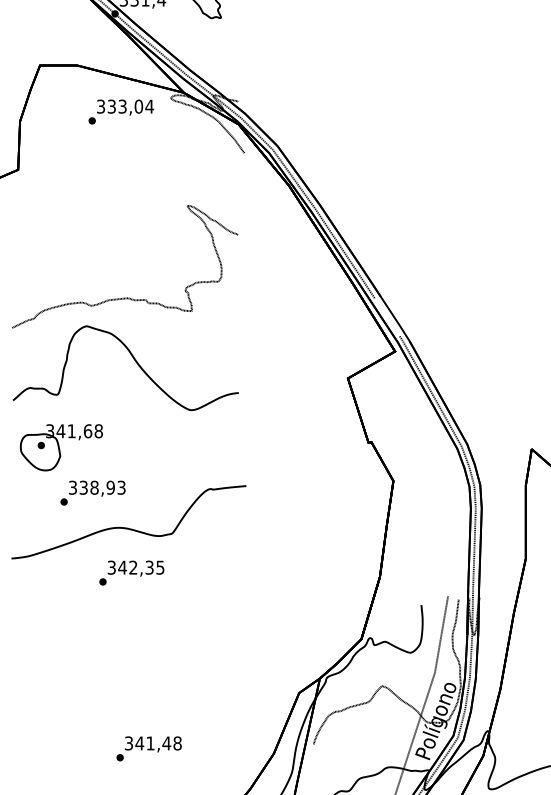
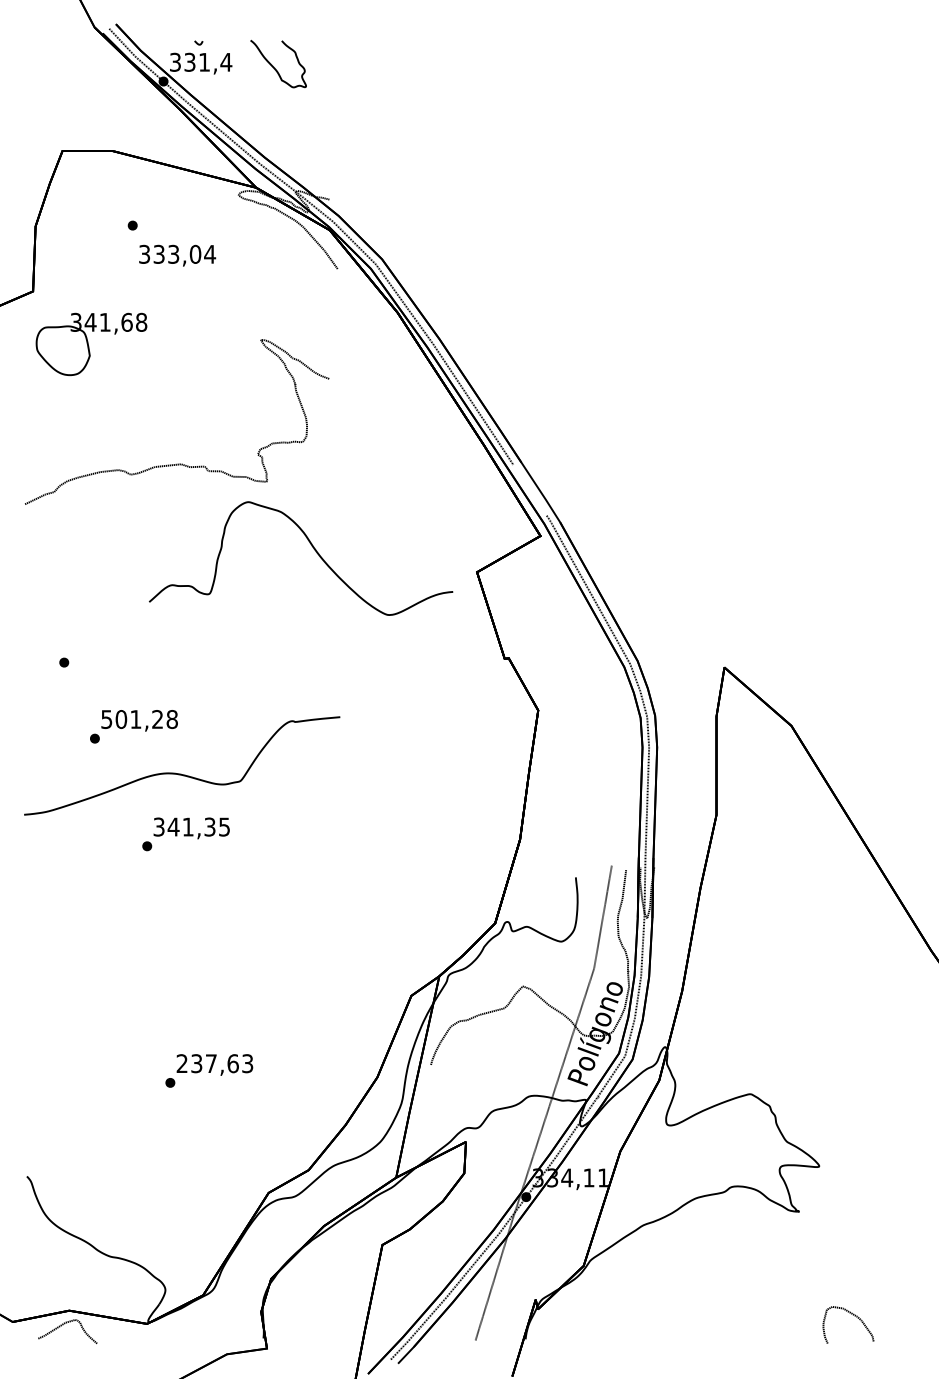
text: (125, 107) -> (177, 255), moved
part: (135, 361) -> (313, 549), moved
part: (61, 447) -> (91, 344), moved
text: (97, 487) -> (139, 719), 338,93 -> 501,28
text: (132, 567) -> (187, 826), 342,35 -> 341,35
text: (152, 743) -> (214, 1063), 341,48 -> 237,63

